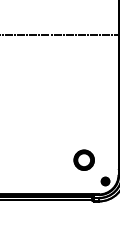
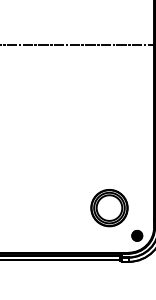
part: (84, 160) -> (109, 208), size x1.43

